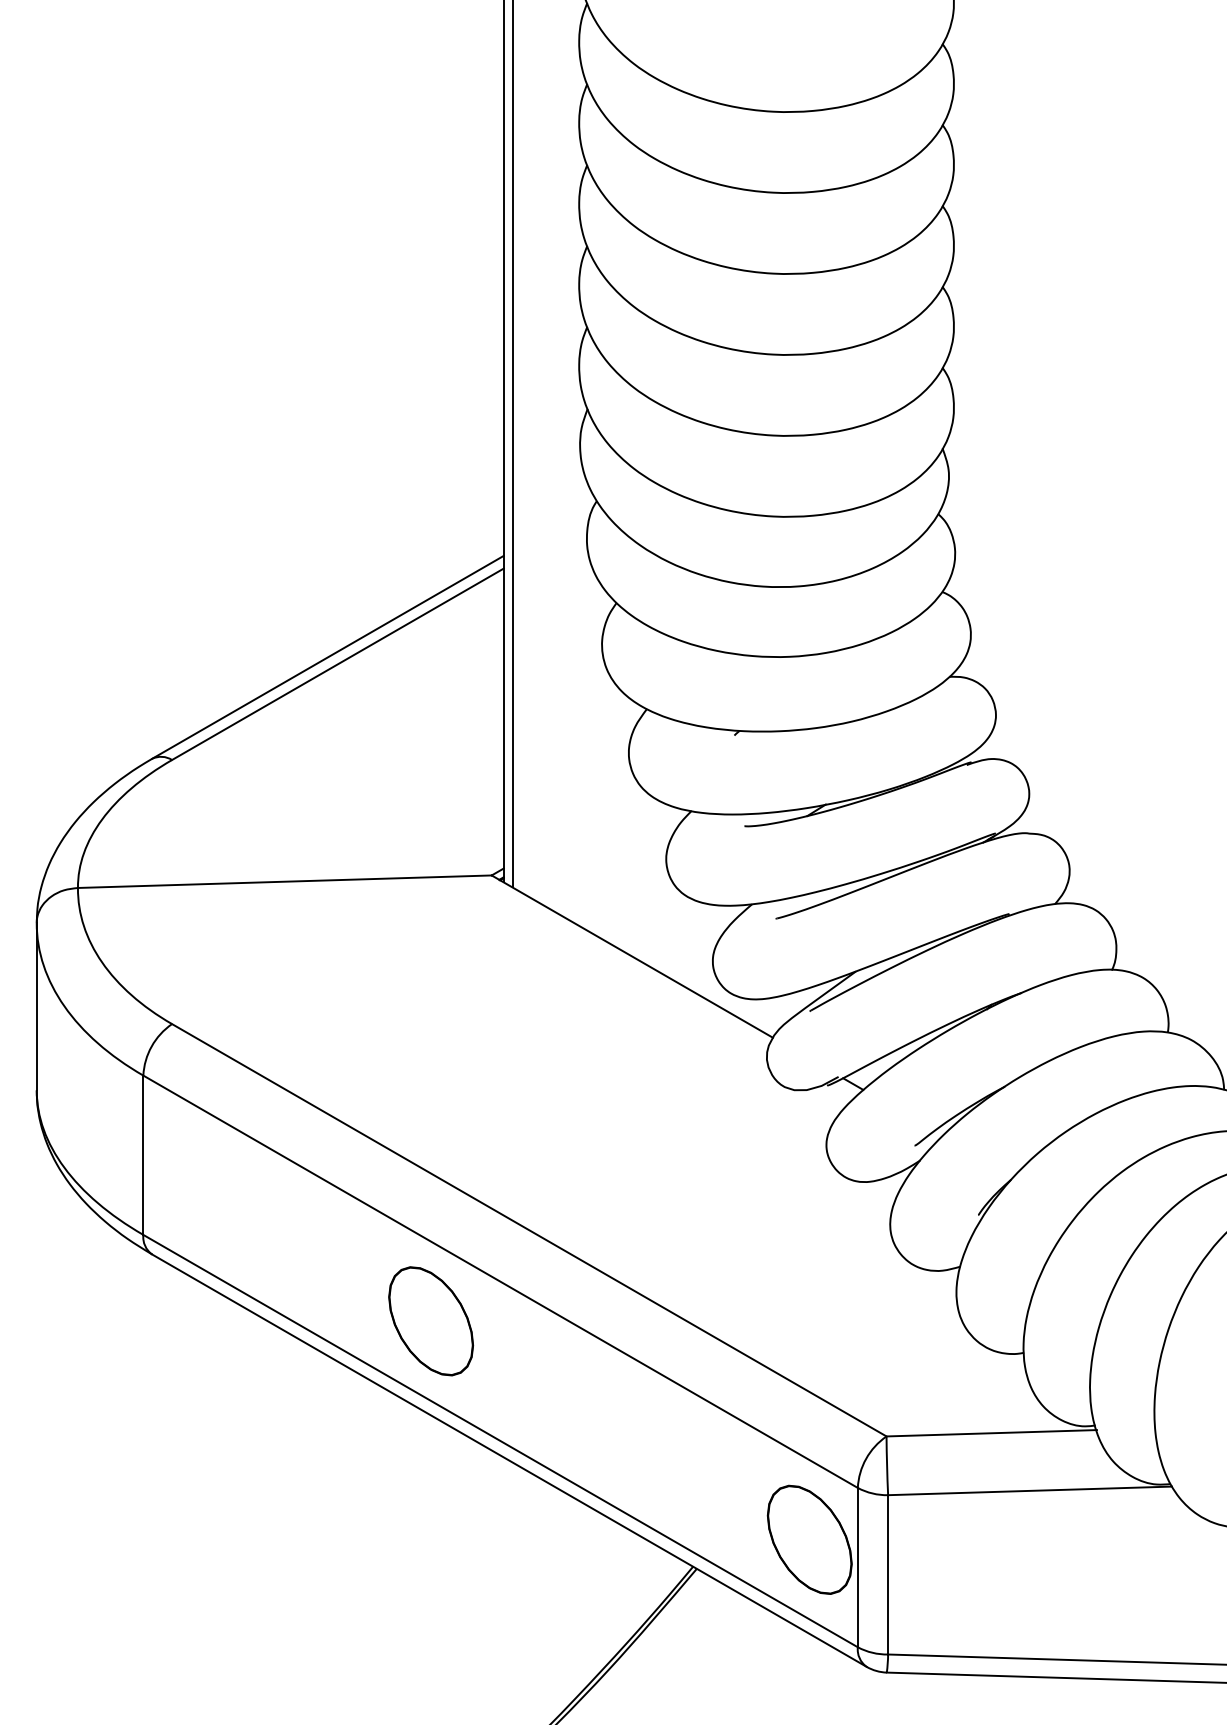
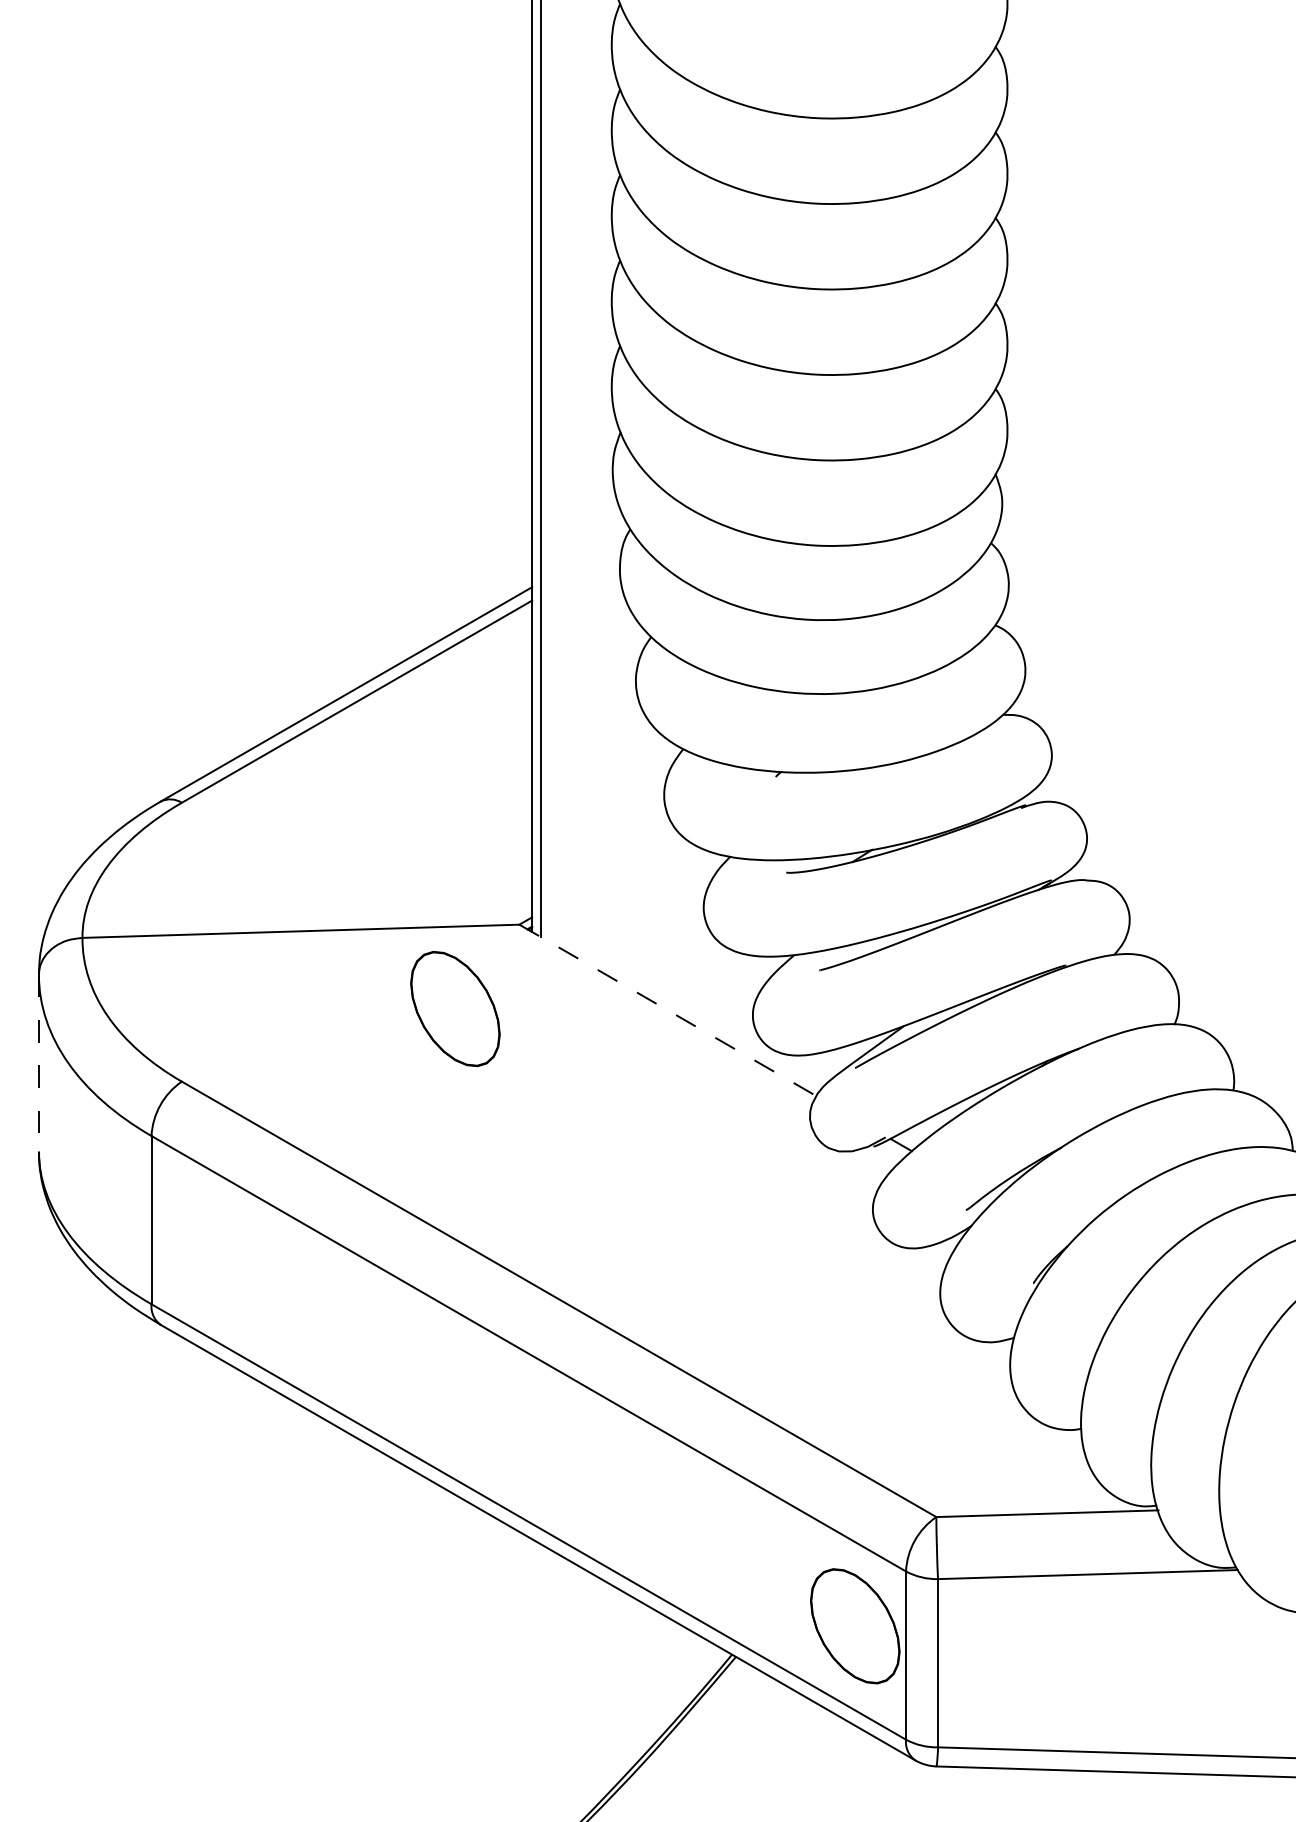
line: (632, 956) -> (668, 1010), solid -> dashed
line: (36, 1006) -> (38, 1063), solid -> dashed
part: (431, 1321) -> (455, 1009), moved

